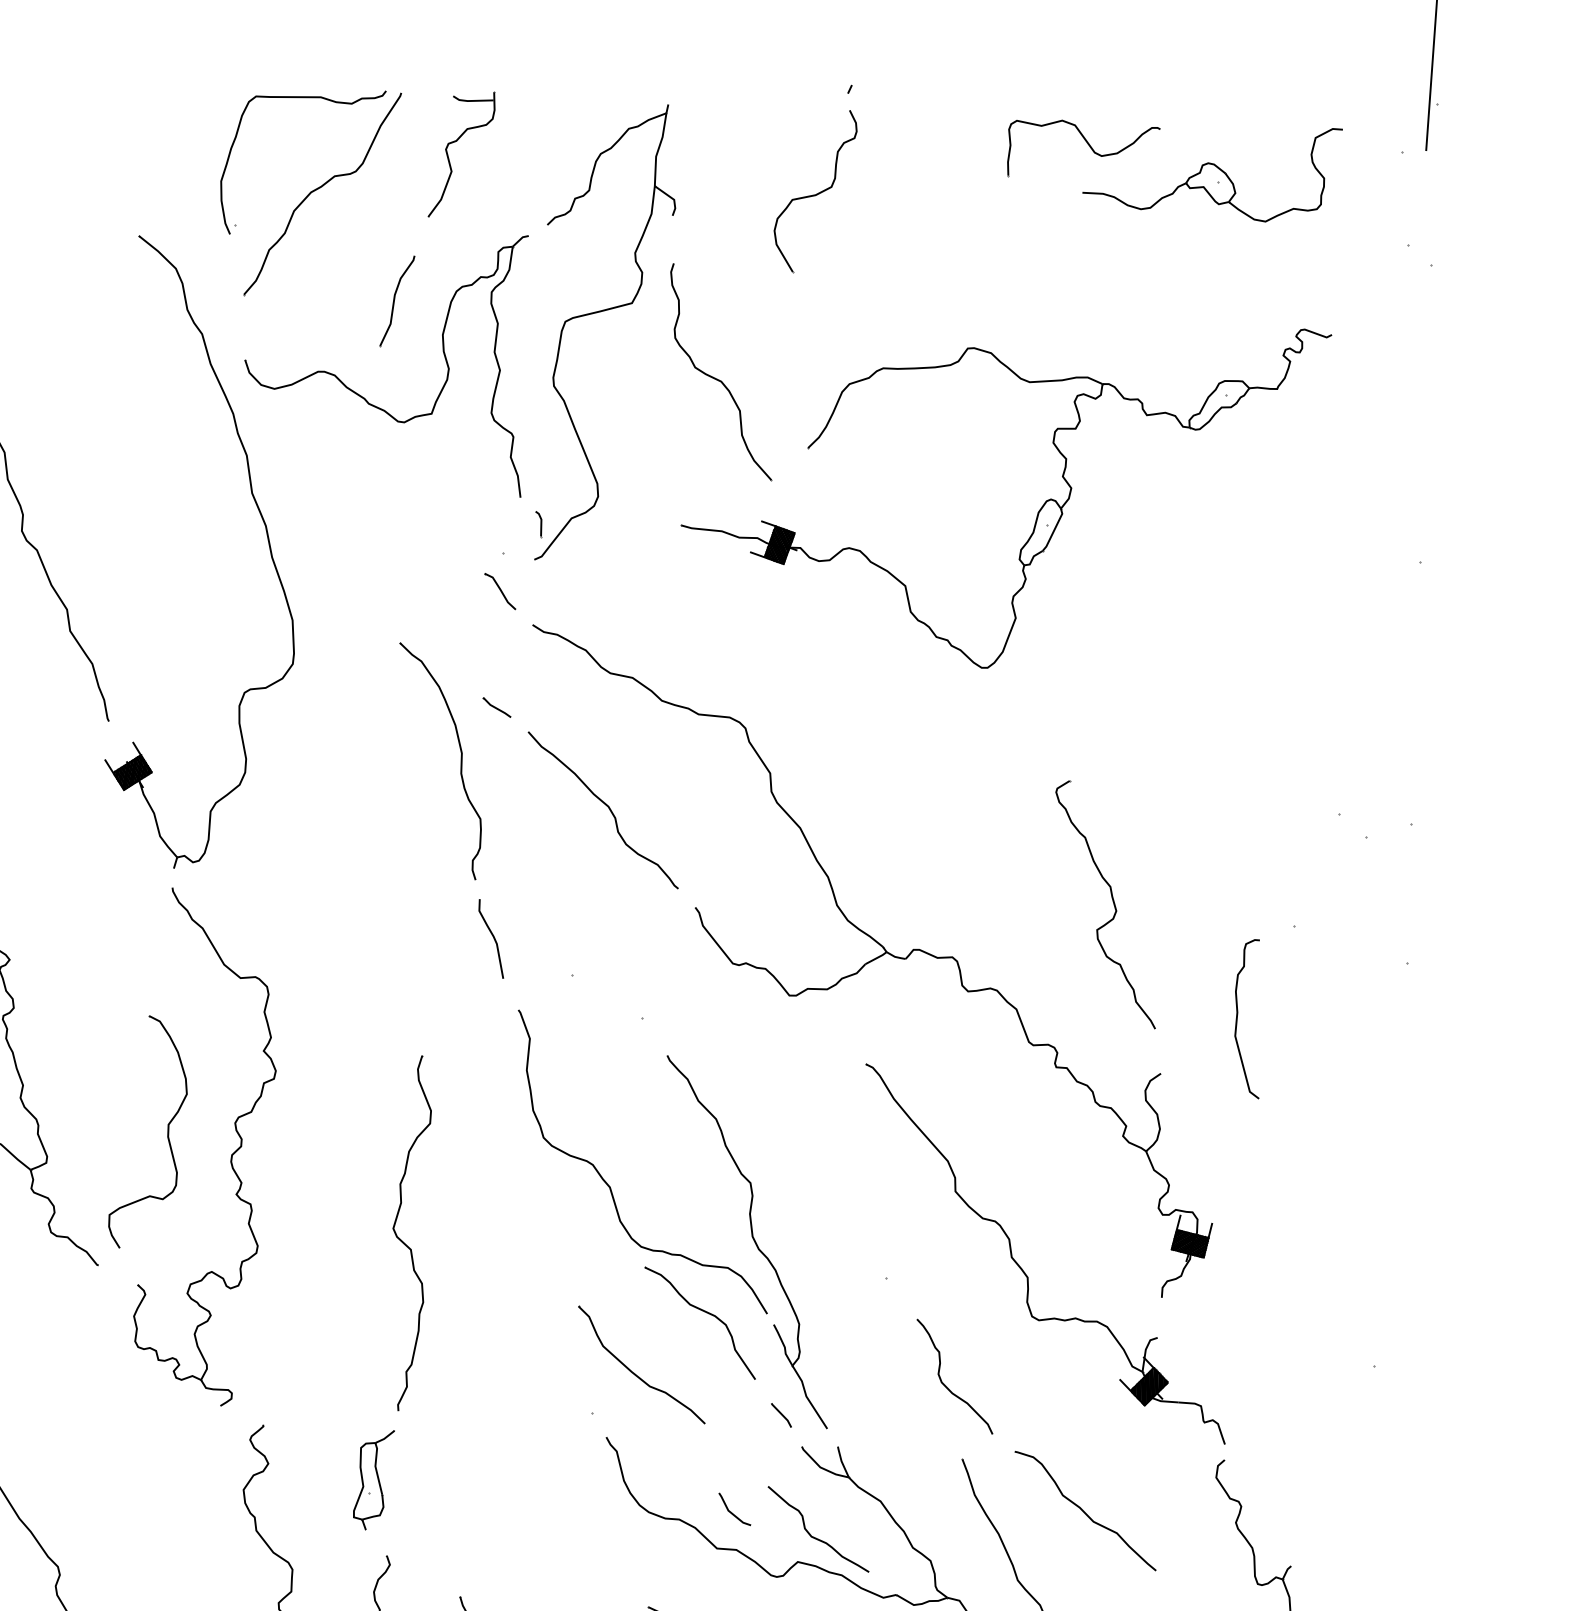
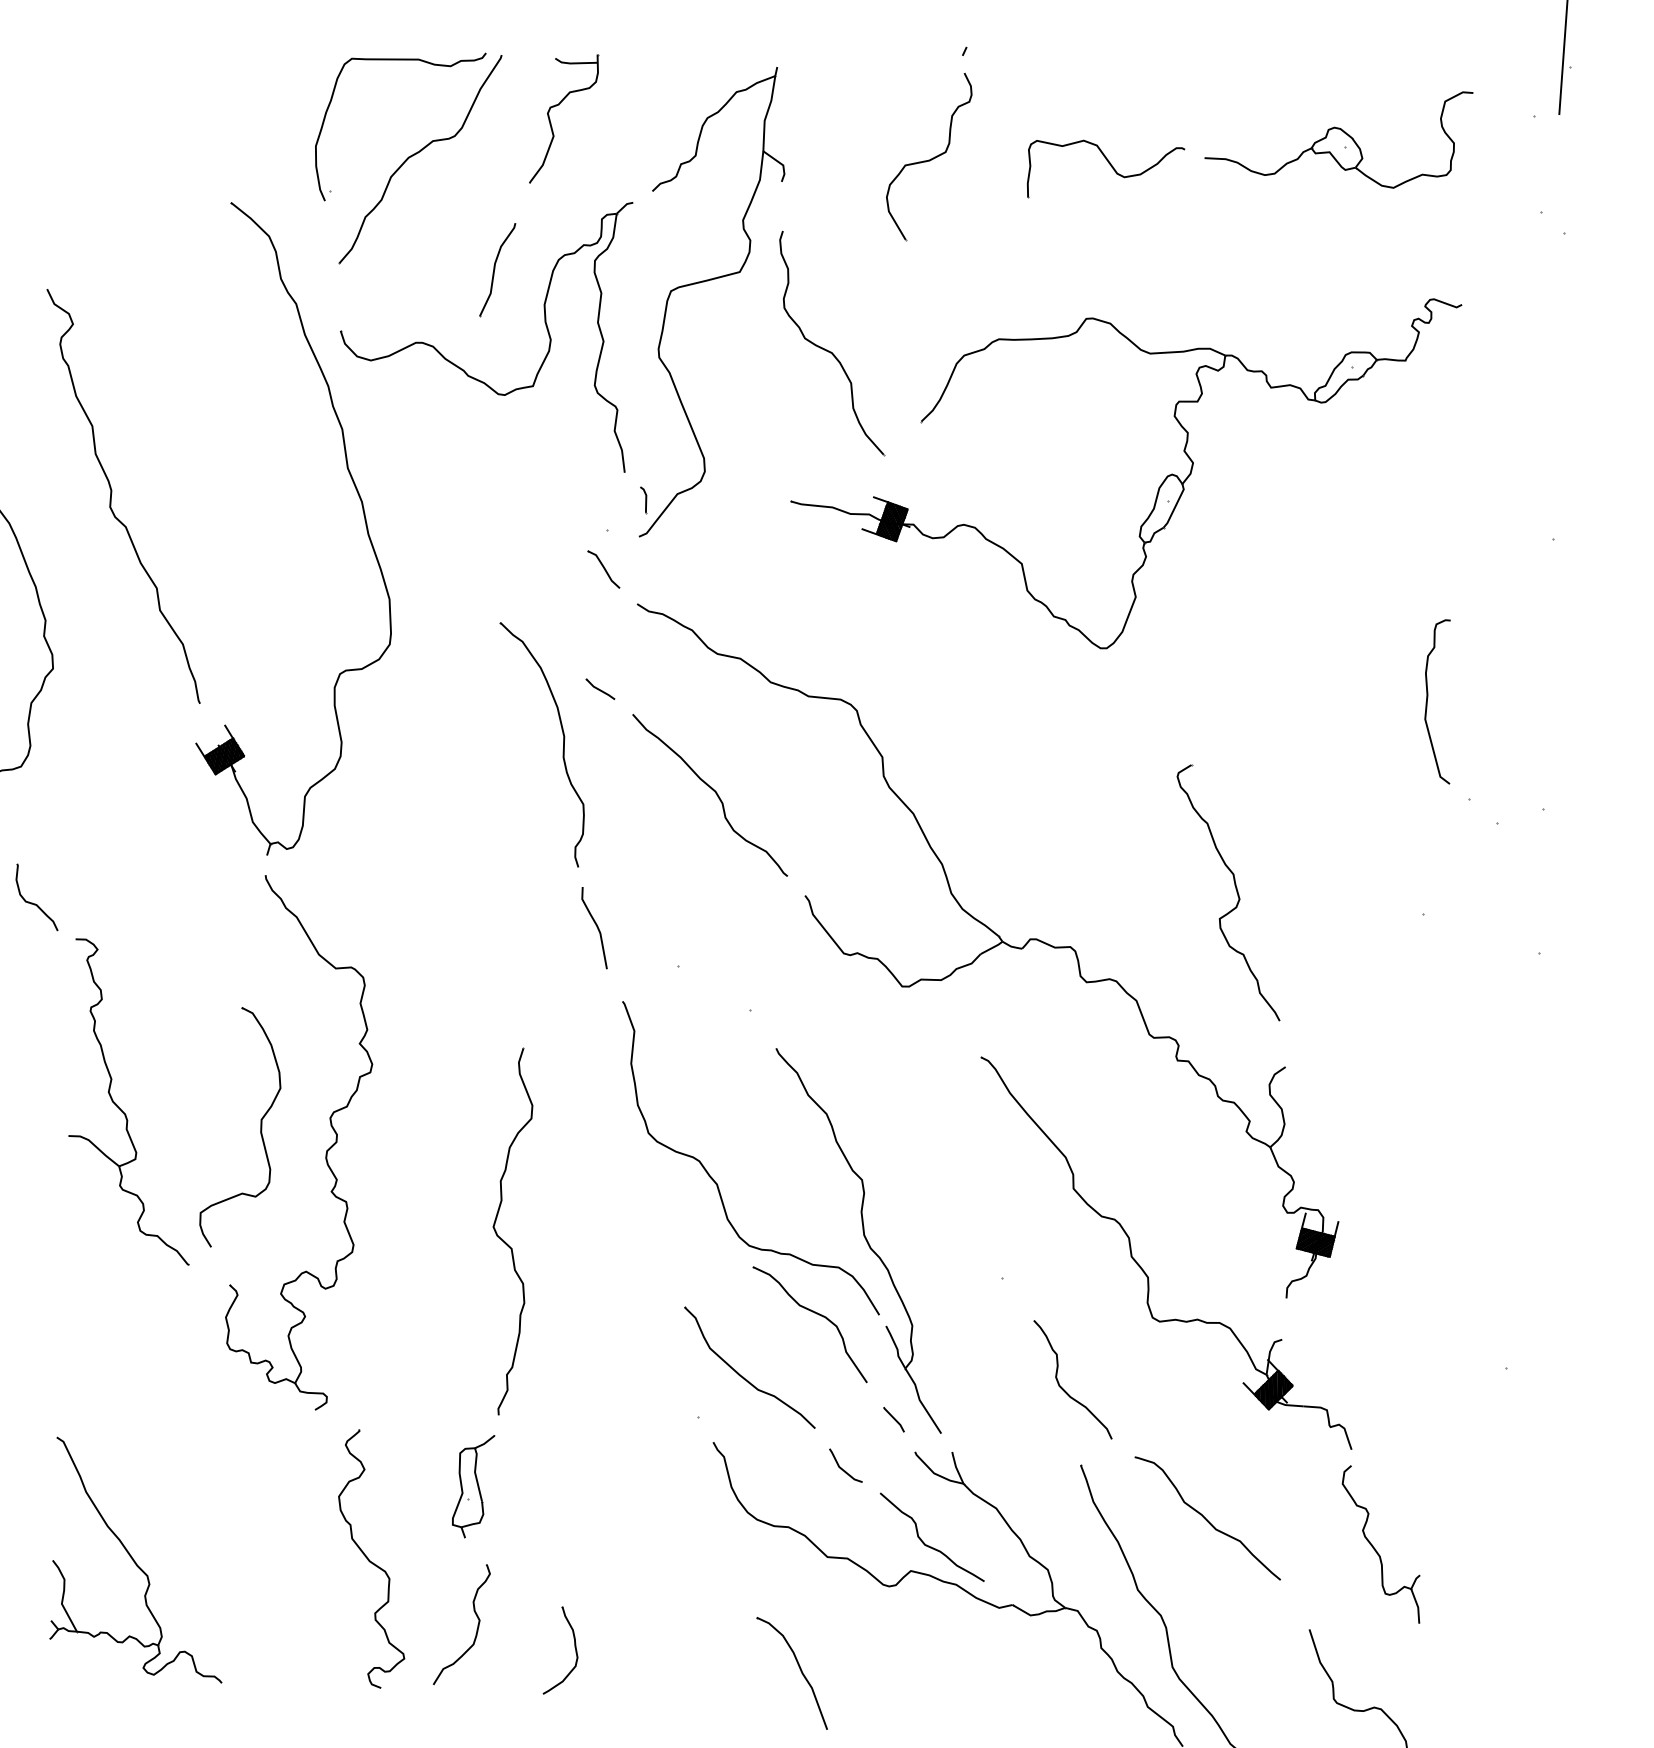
part: (1083, 147) -> (1105, 168), moved
curve: (1238, 1014) -> (1428, 697), moved
line: (731, 1512) -> (842, 1468), moved

